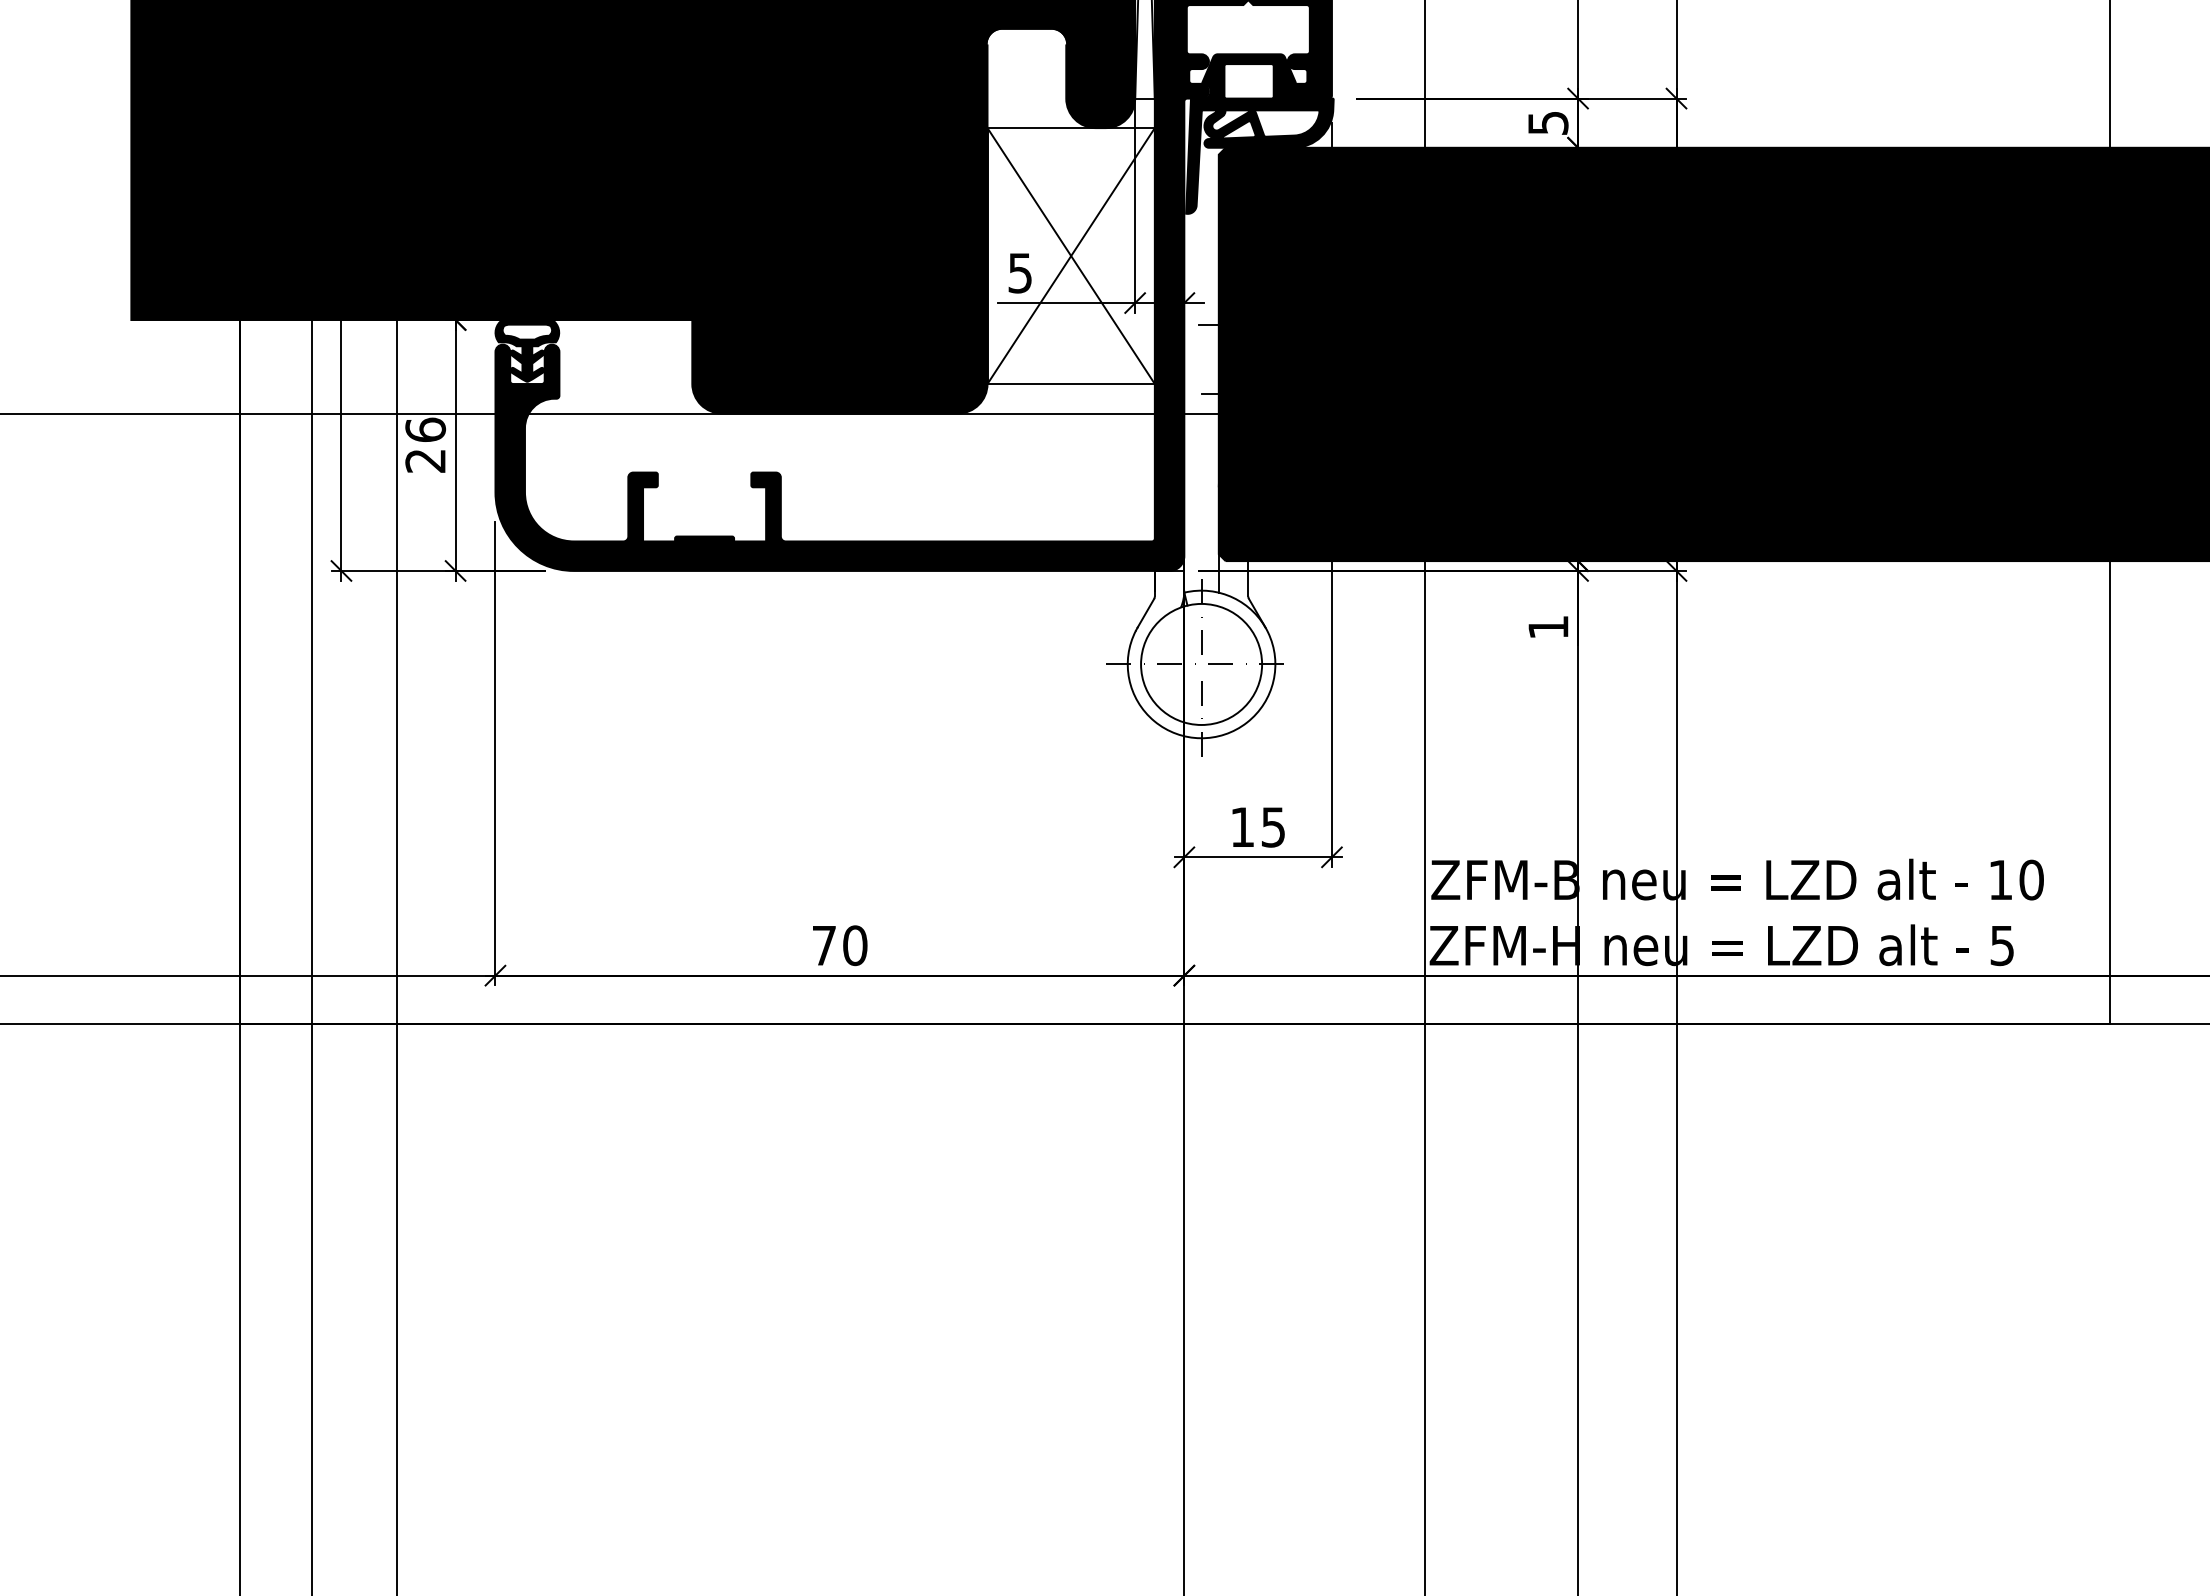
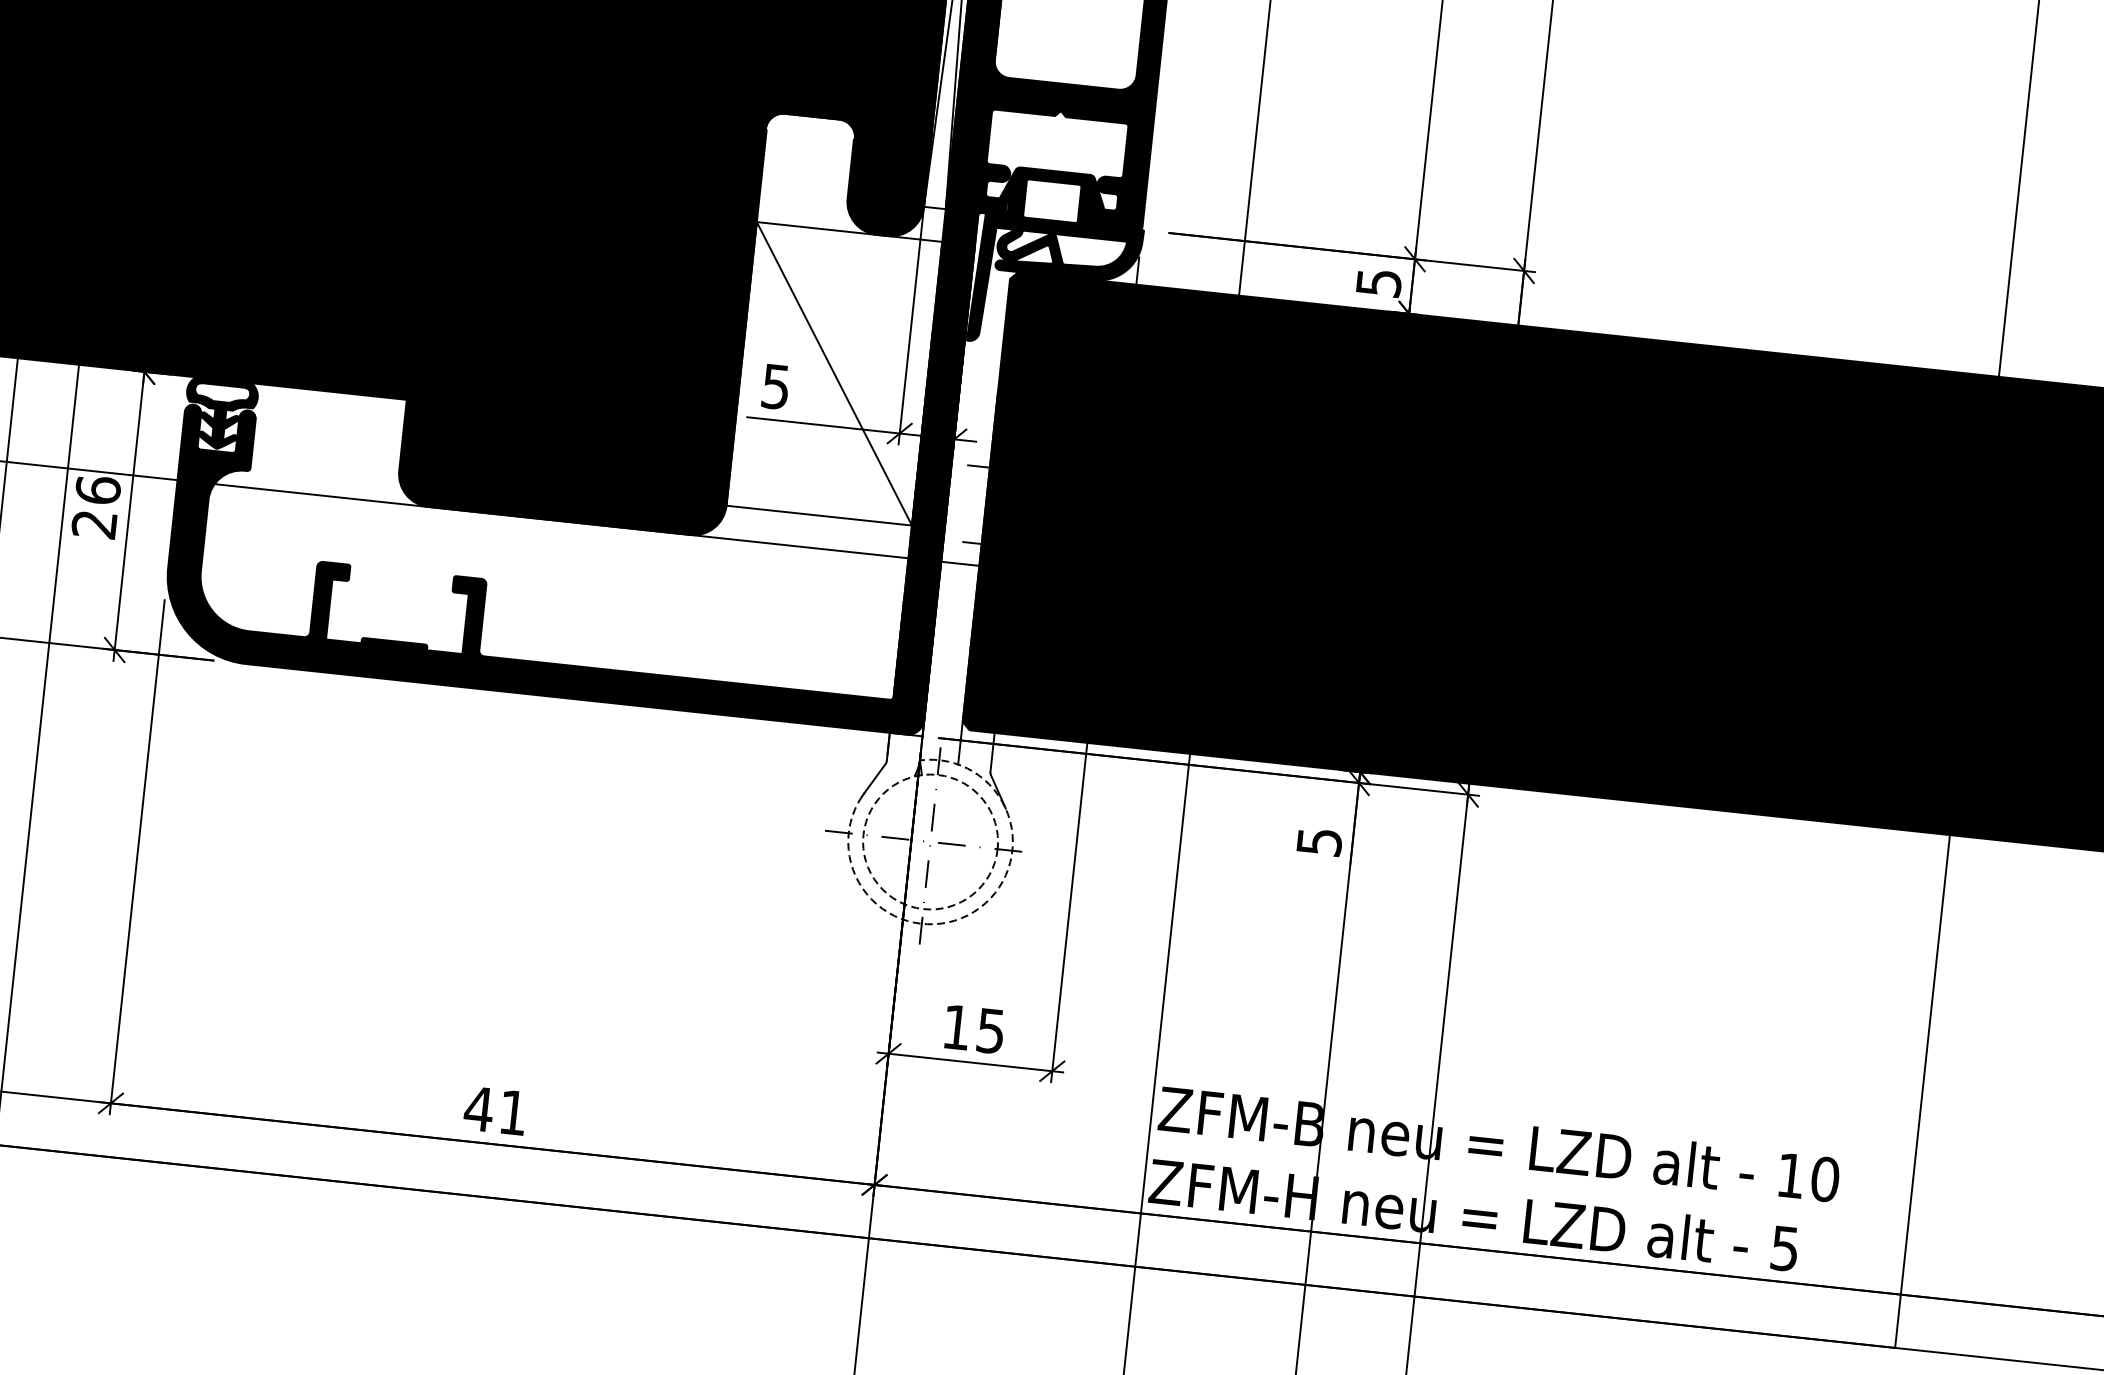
line: (1070, 255) -> (833, 373), removed
text: (1548, 627) -> (1319, 842), 1 -> 5
circle: (1201, 663) -> (930, 840), solid -> dashed
arc: (1247, 722) -> (974, 911), solid -> dashed
text: (839, 945) -> (495, 1110), 70 -> 41

